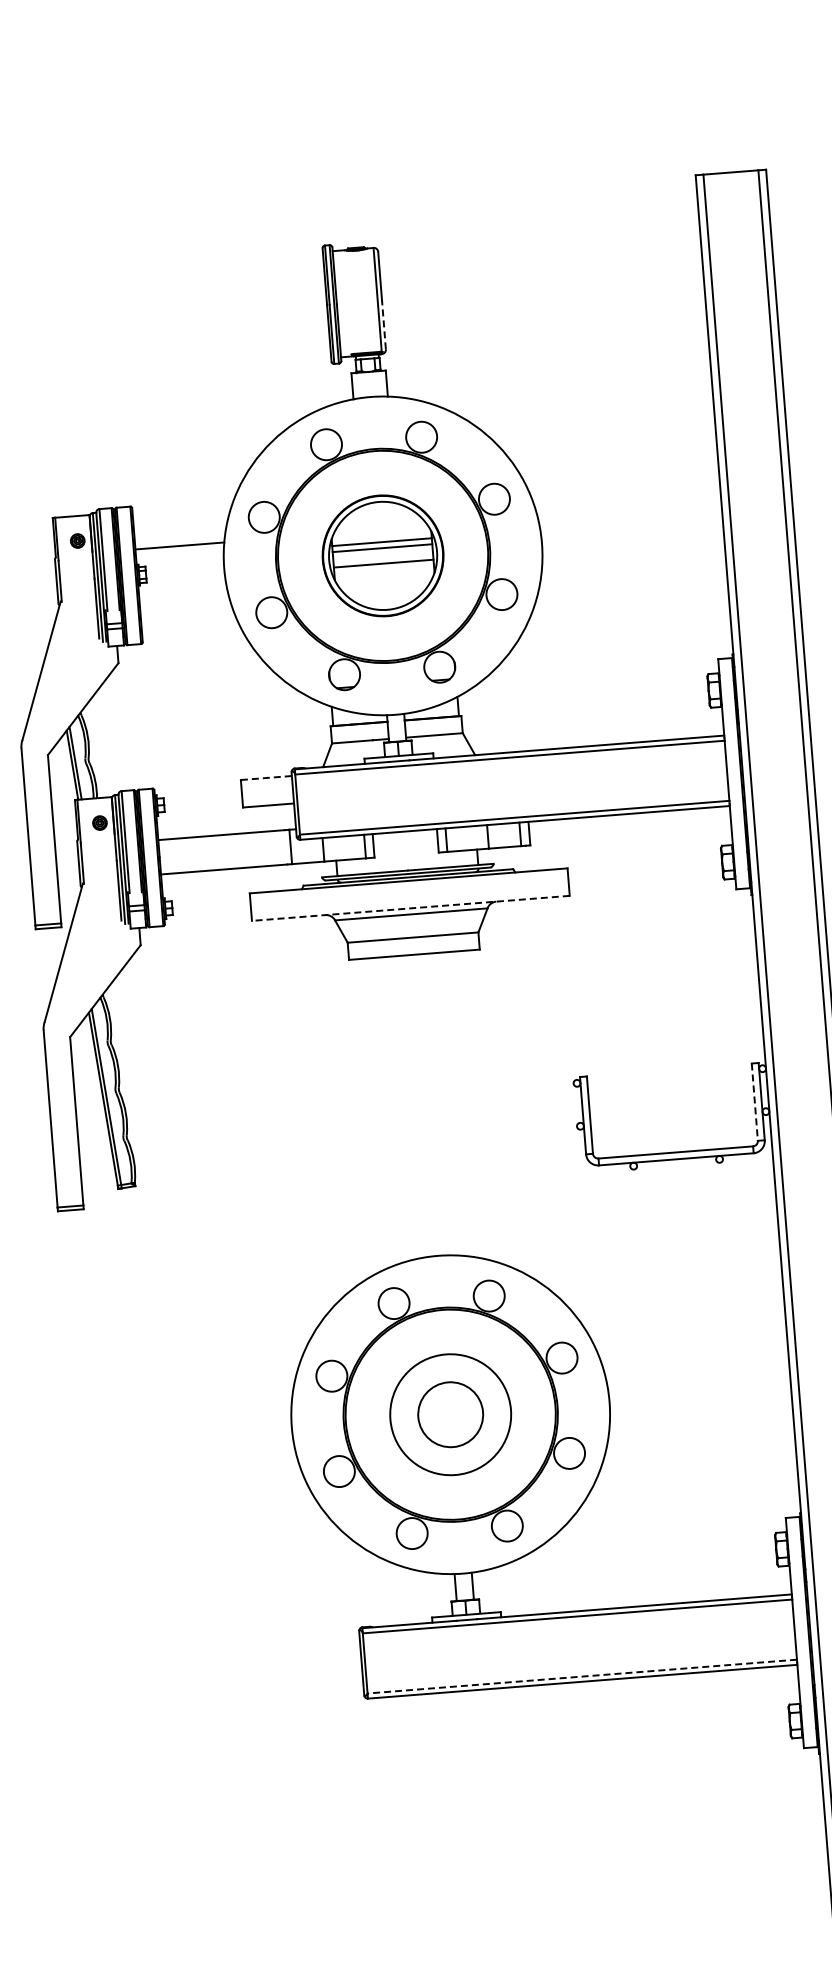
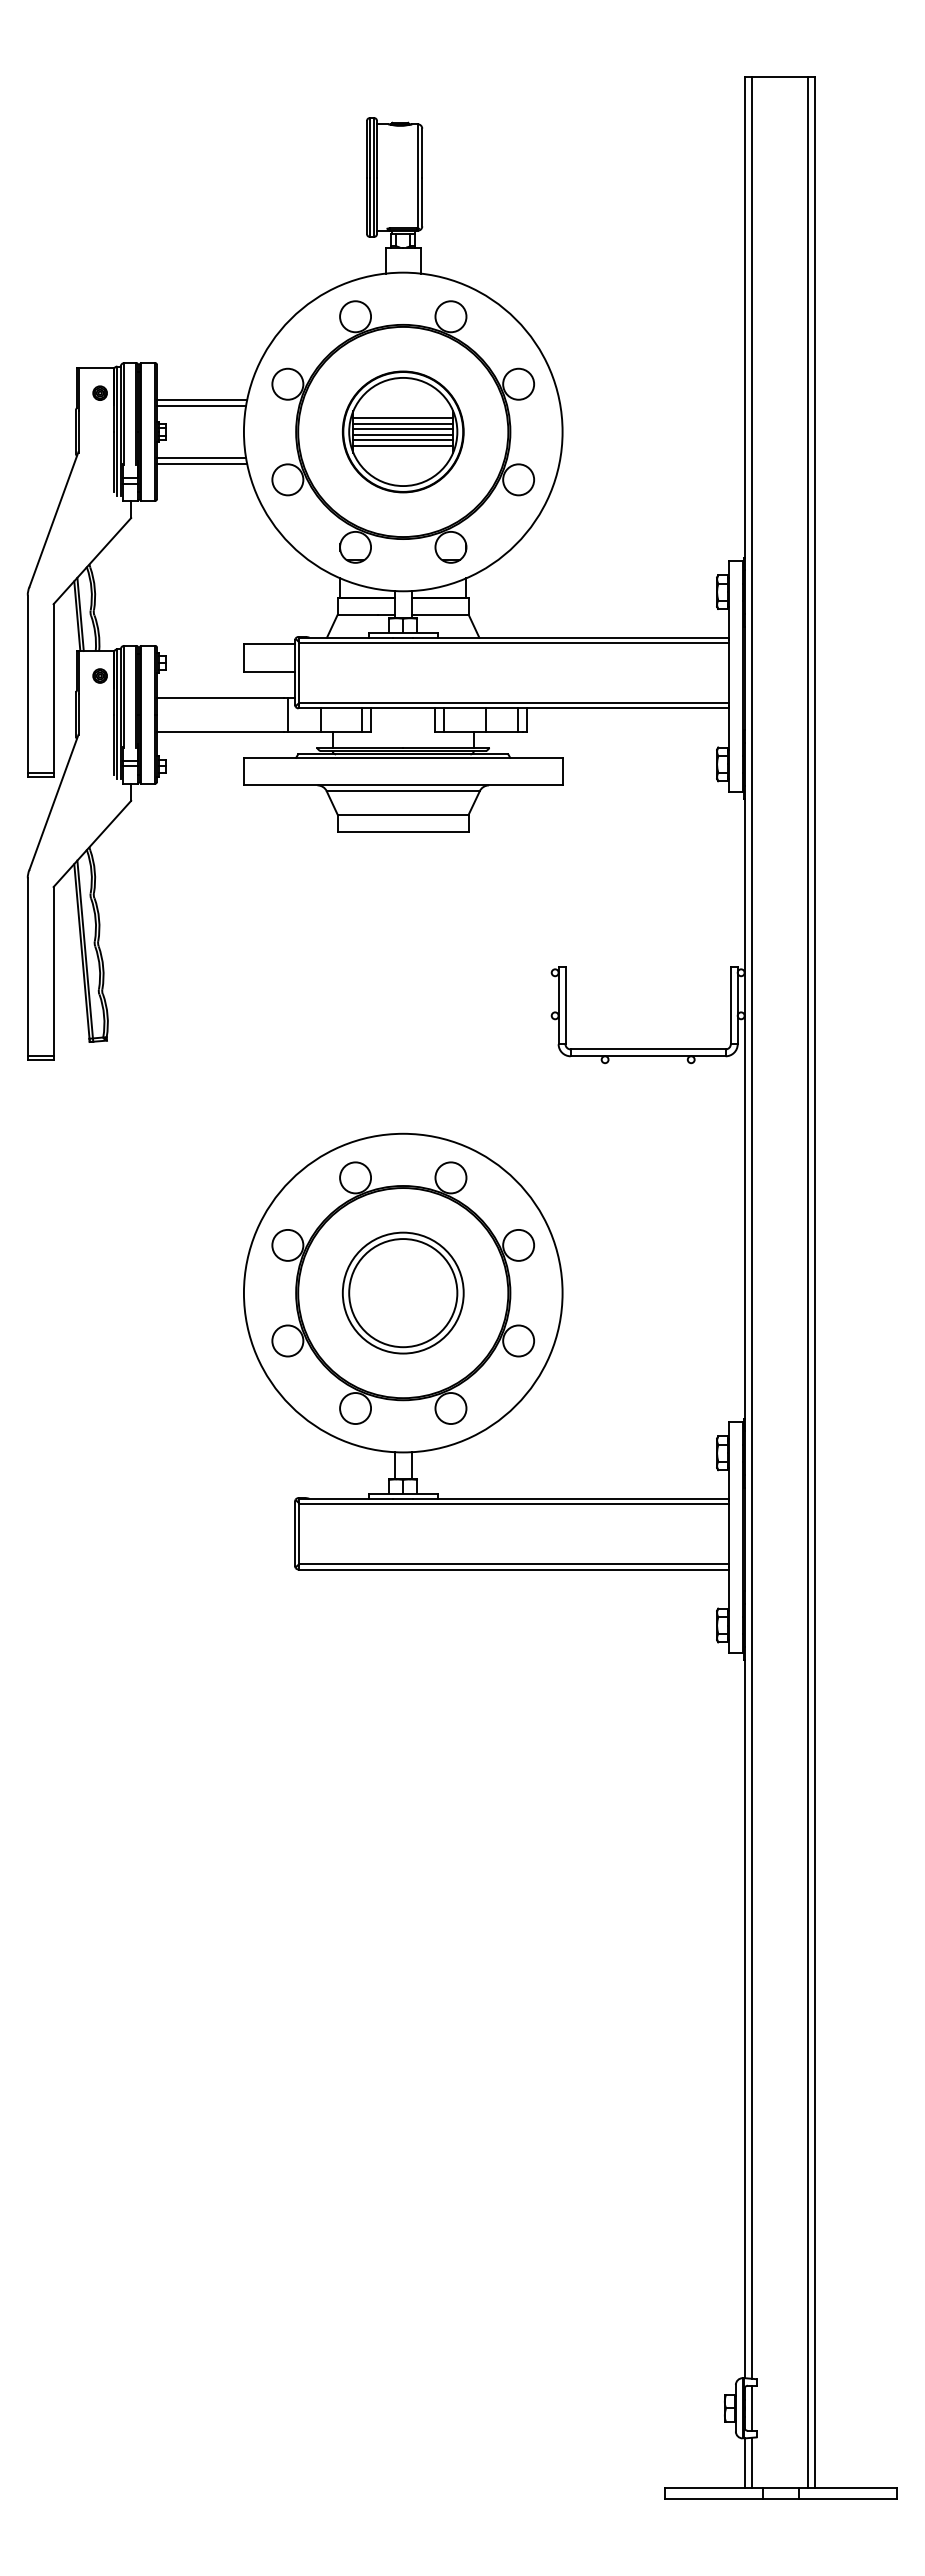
line: (384, 324) -> (422, 201), dashed -> solid
line: (179, 540) -> (201, 400), added
line: (383, 552) -> (403, 428), added
line: (383, 559) -> (403, 435), added
line: (384, 569) -> (403, 445), added
line: (183, 597) -> (201, 457), added
line: (184, 604) -> (201, 464), added
line: (266, 778) -> (269, 644), dashed -> solid
line: (410, 908) -> (402, 785), dashed -> solid
line: (754, 1102) -> (730, 1005), dashed -> solid
circle: (450, 1415) -> (403, 1293), size x1.67
line: (581, 1676) -> (513, 1564), dashed -> solid

